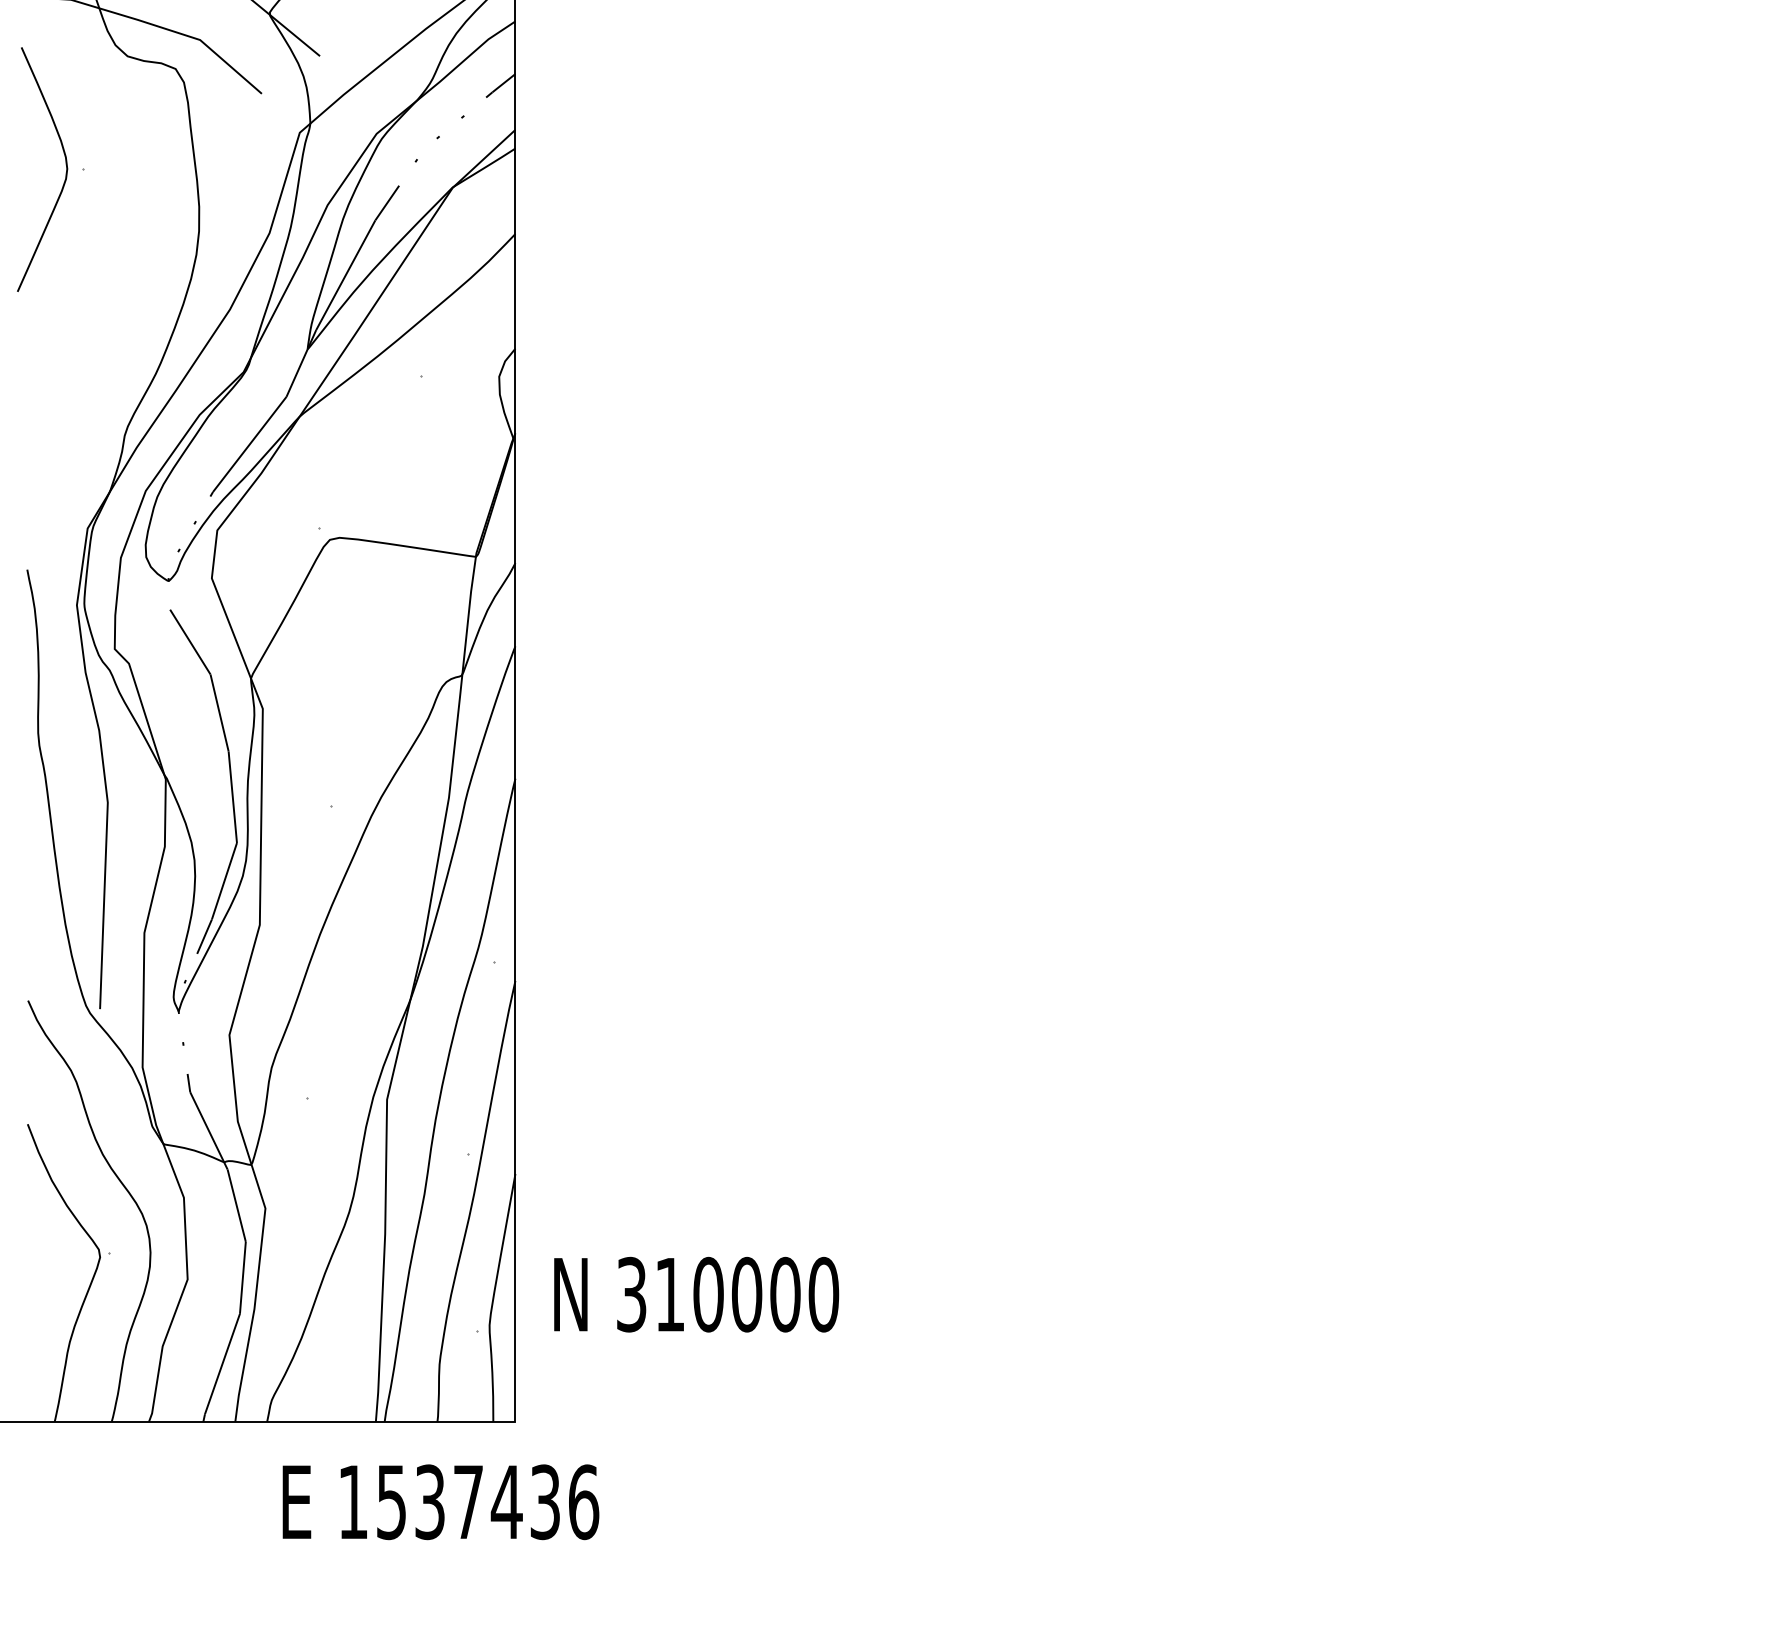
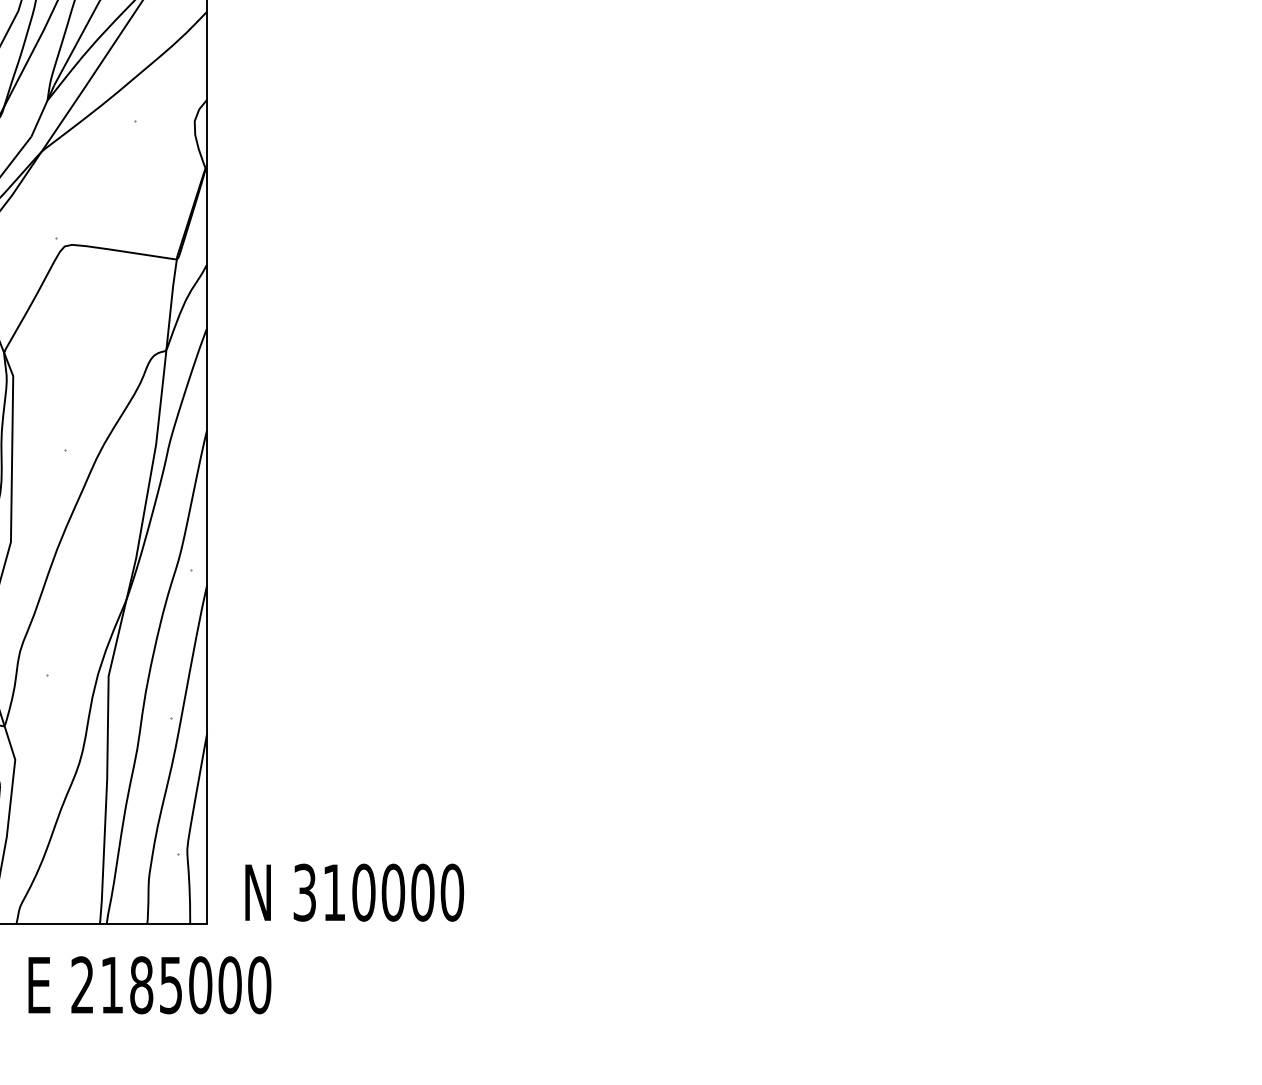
text: (696, 1294) -> (354, 892), moved
text: (468, 1502) -> (171, 985), 1537436 -> 2185000

